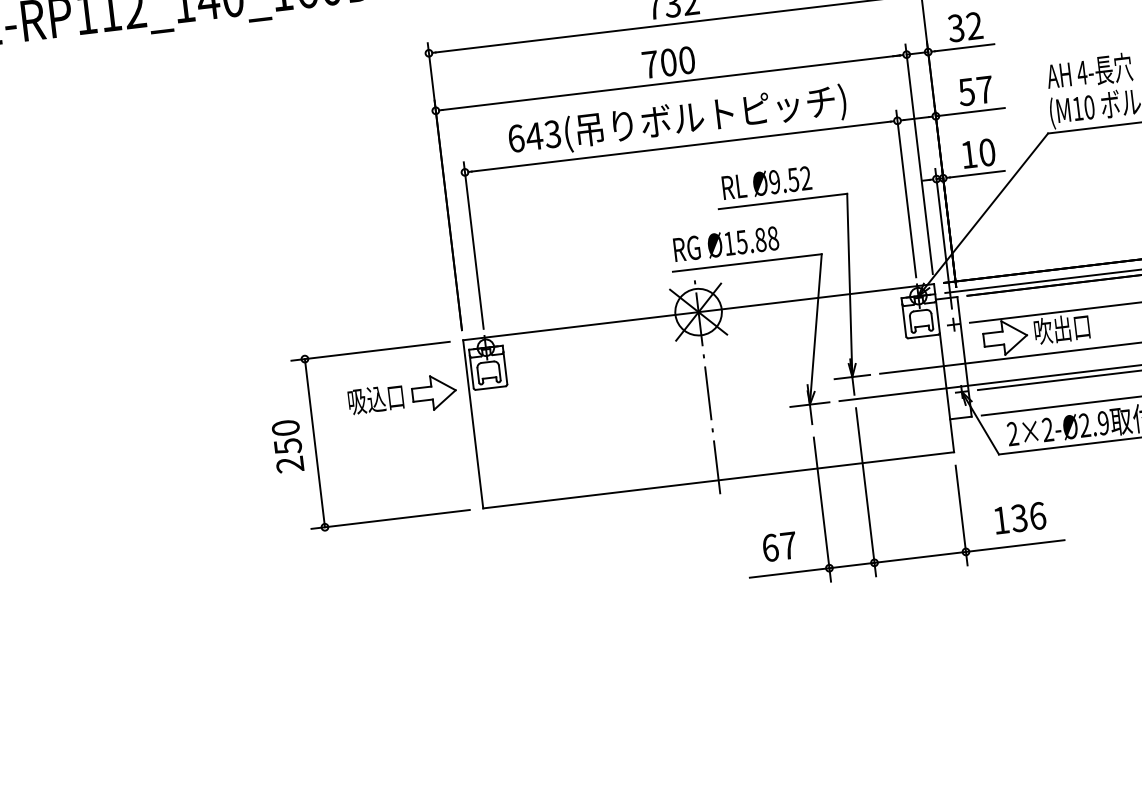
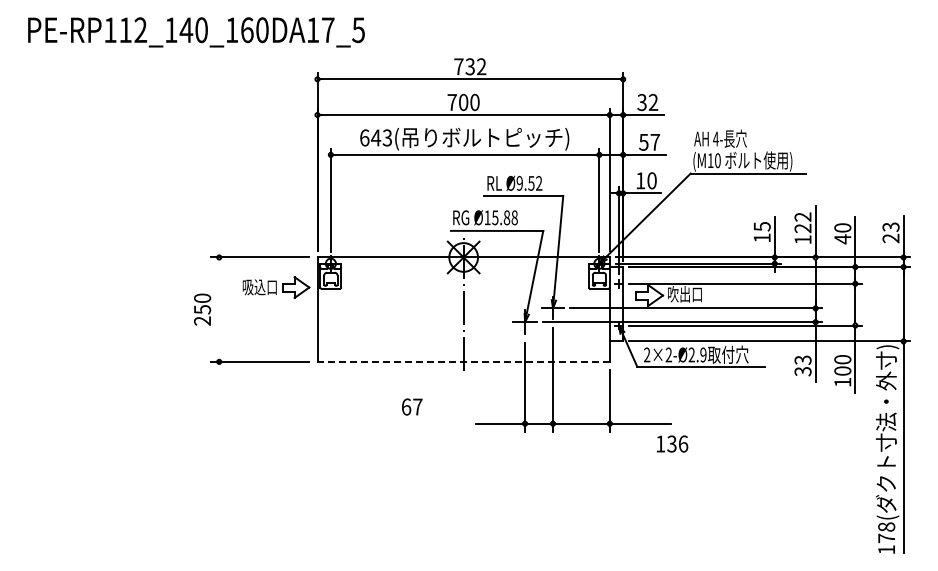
line: (315, 442) -> (219, 309), removed
line: (718, 479) -> (463, 361), solid -> dashed
text: (1020, 517) -> (672, 443), moved
text: (780, 545) -> (412, 406), moved

